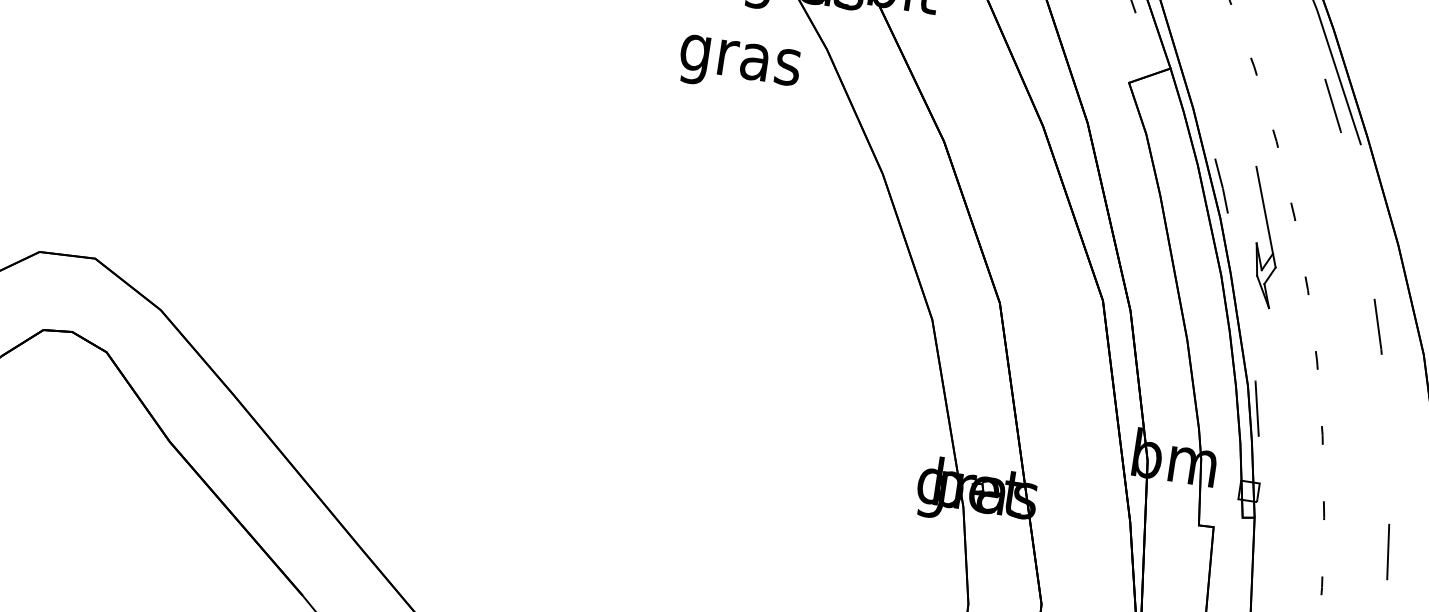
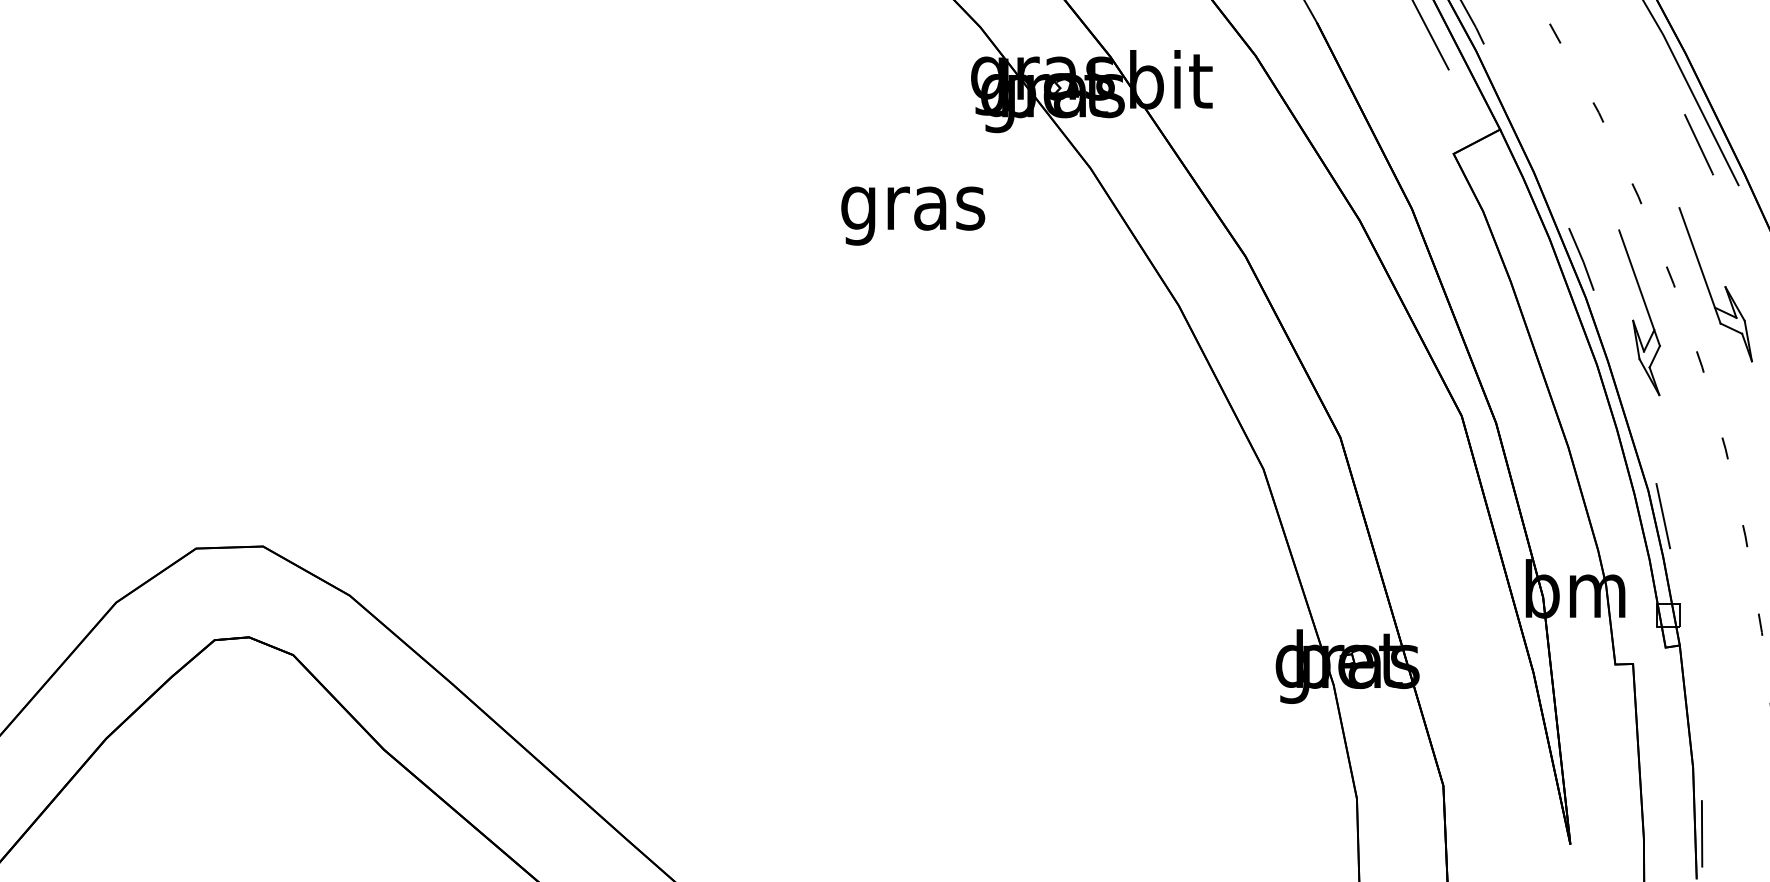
text: (739, 65) -> (913, 215), moved
part: (1323, 226) -> (1709, 288), added

